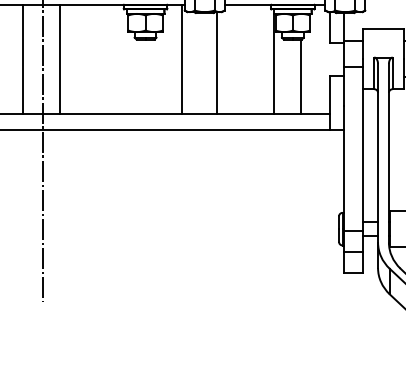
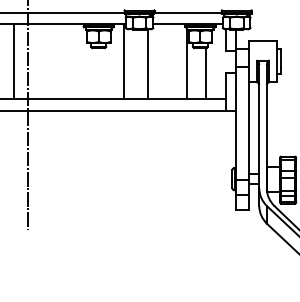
line: (59, 58) -> (39, 61), removed

